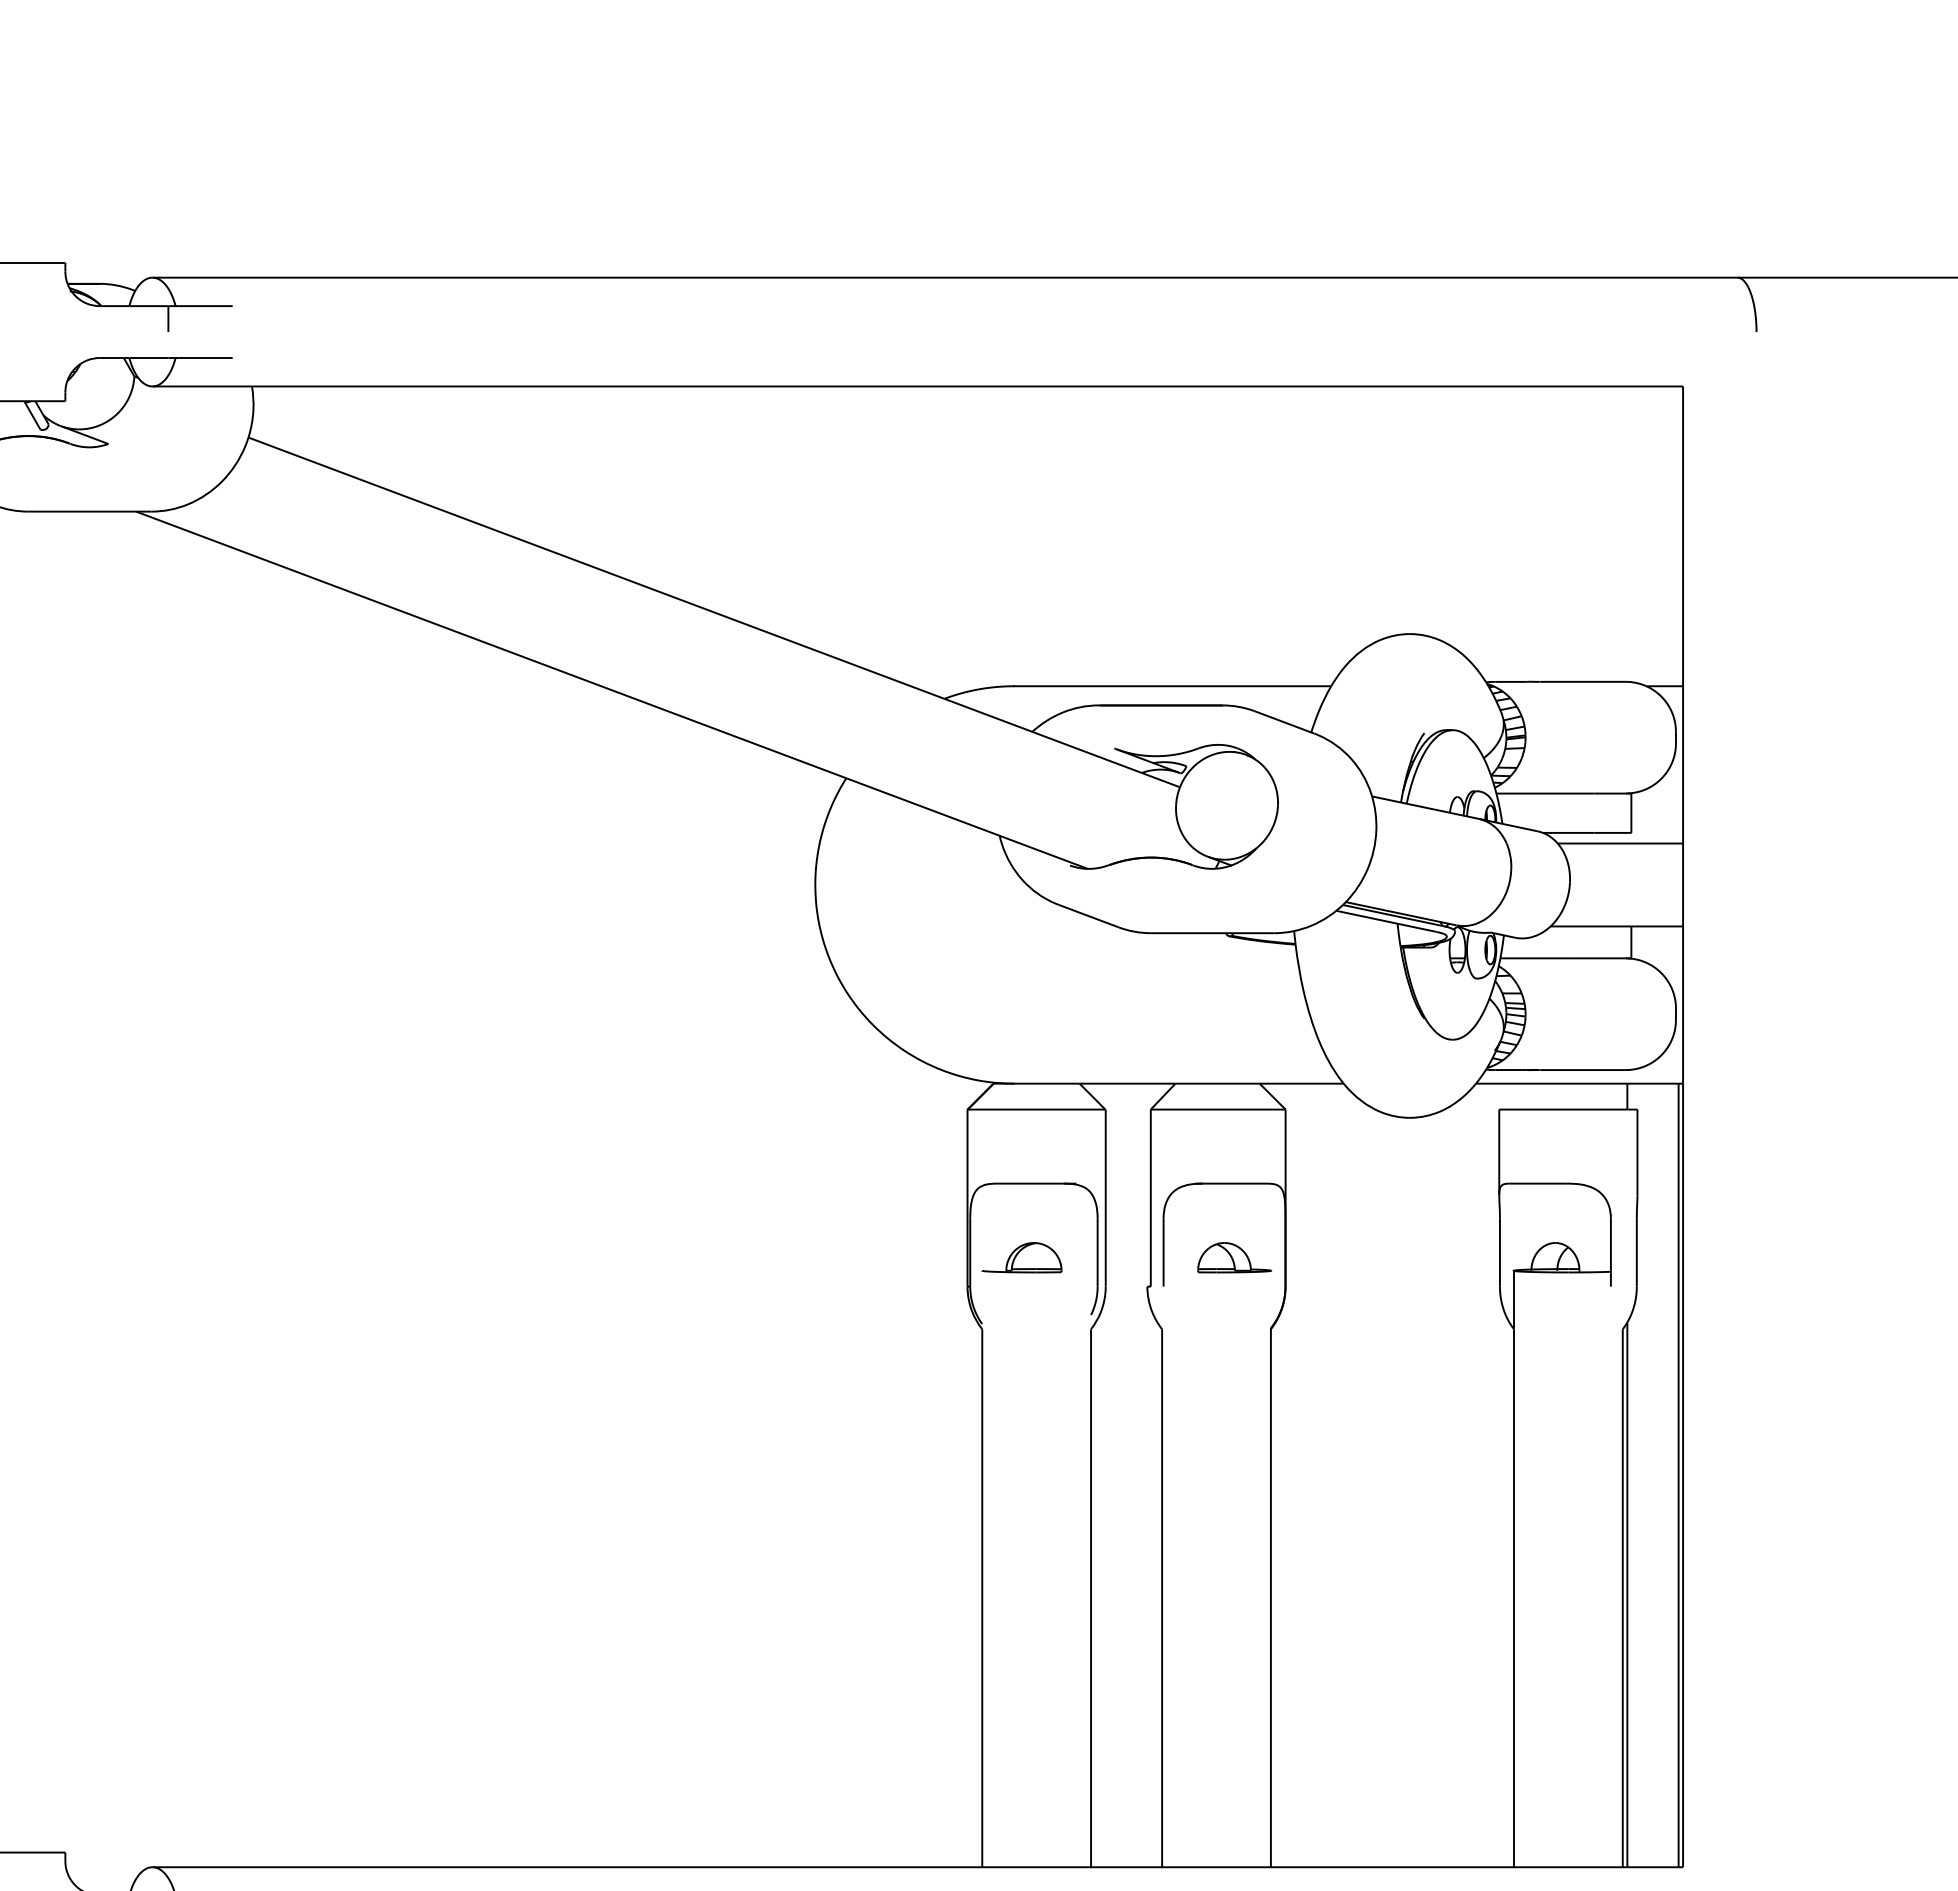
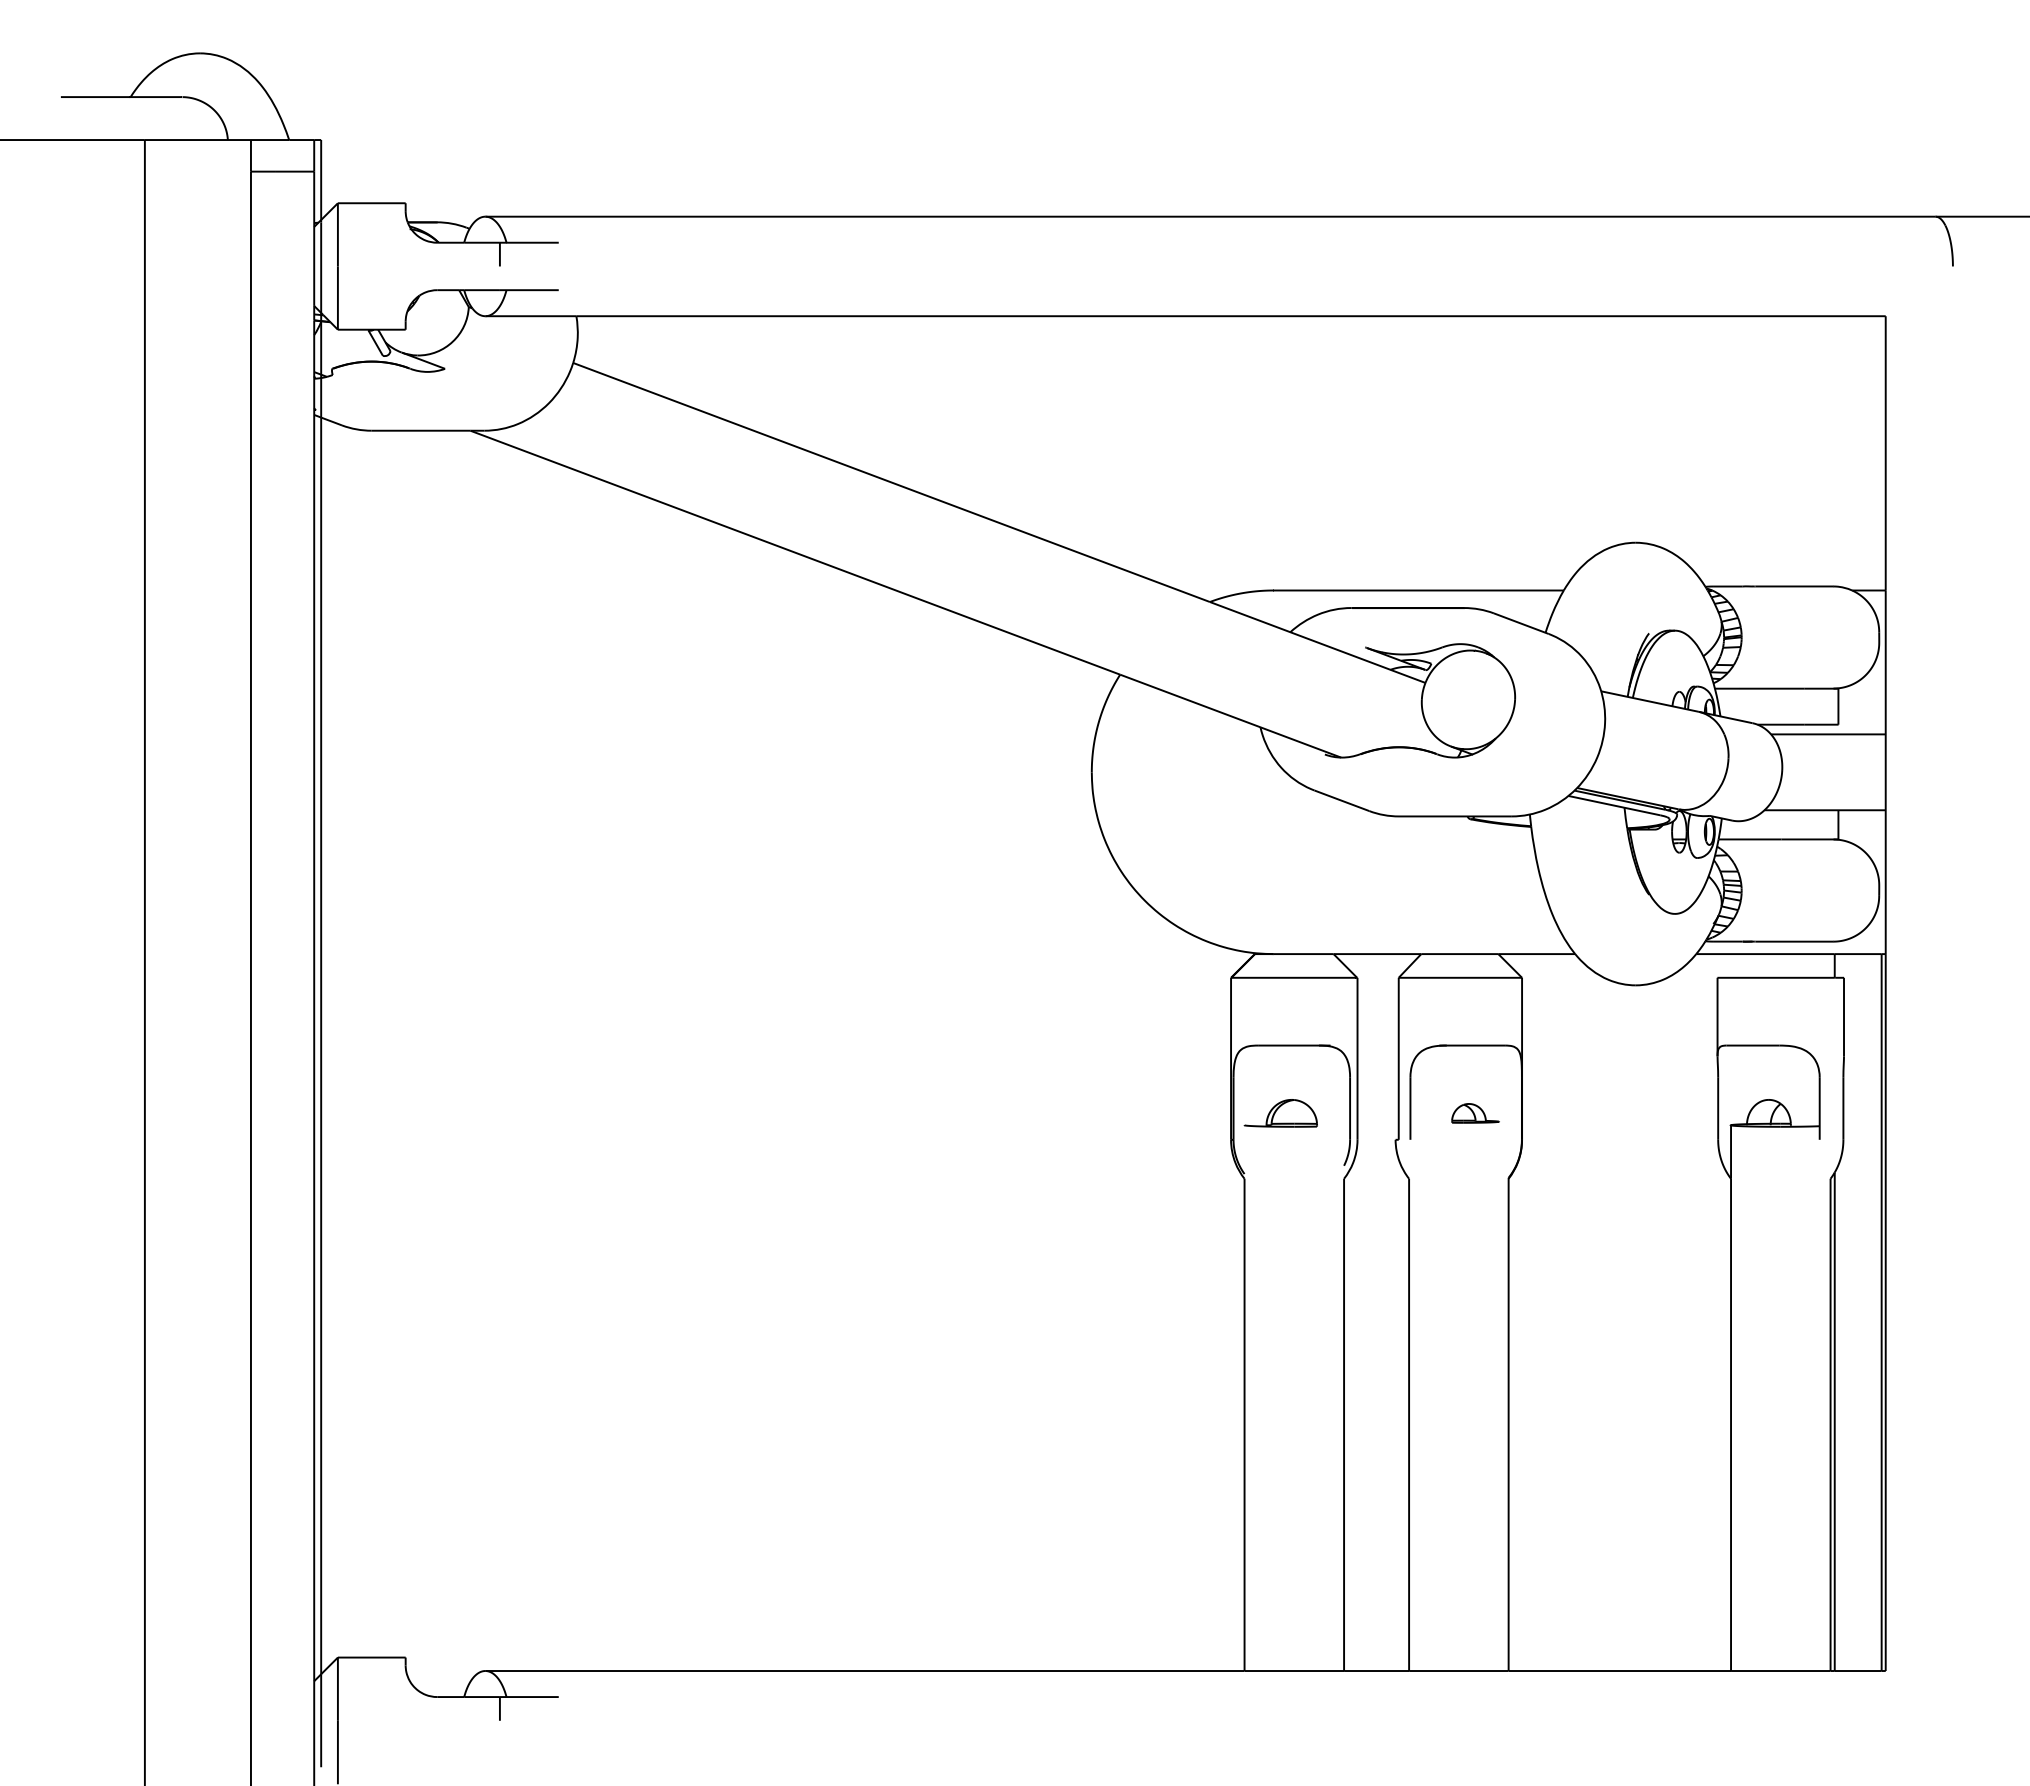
part: (1234, 1257) -> (1475, 1113), size x0.7

